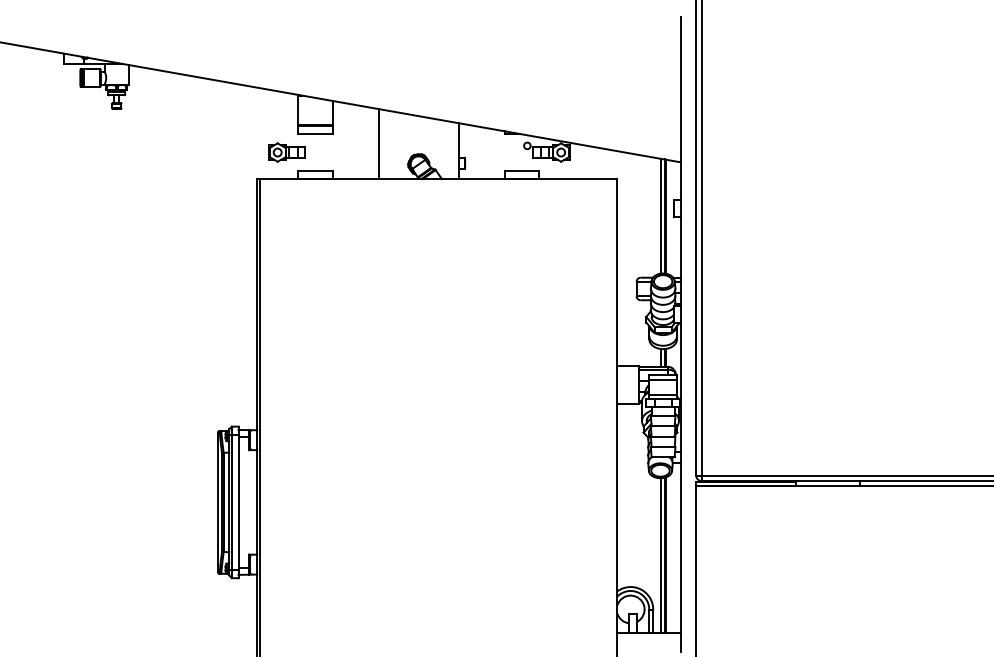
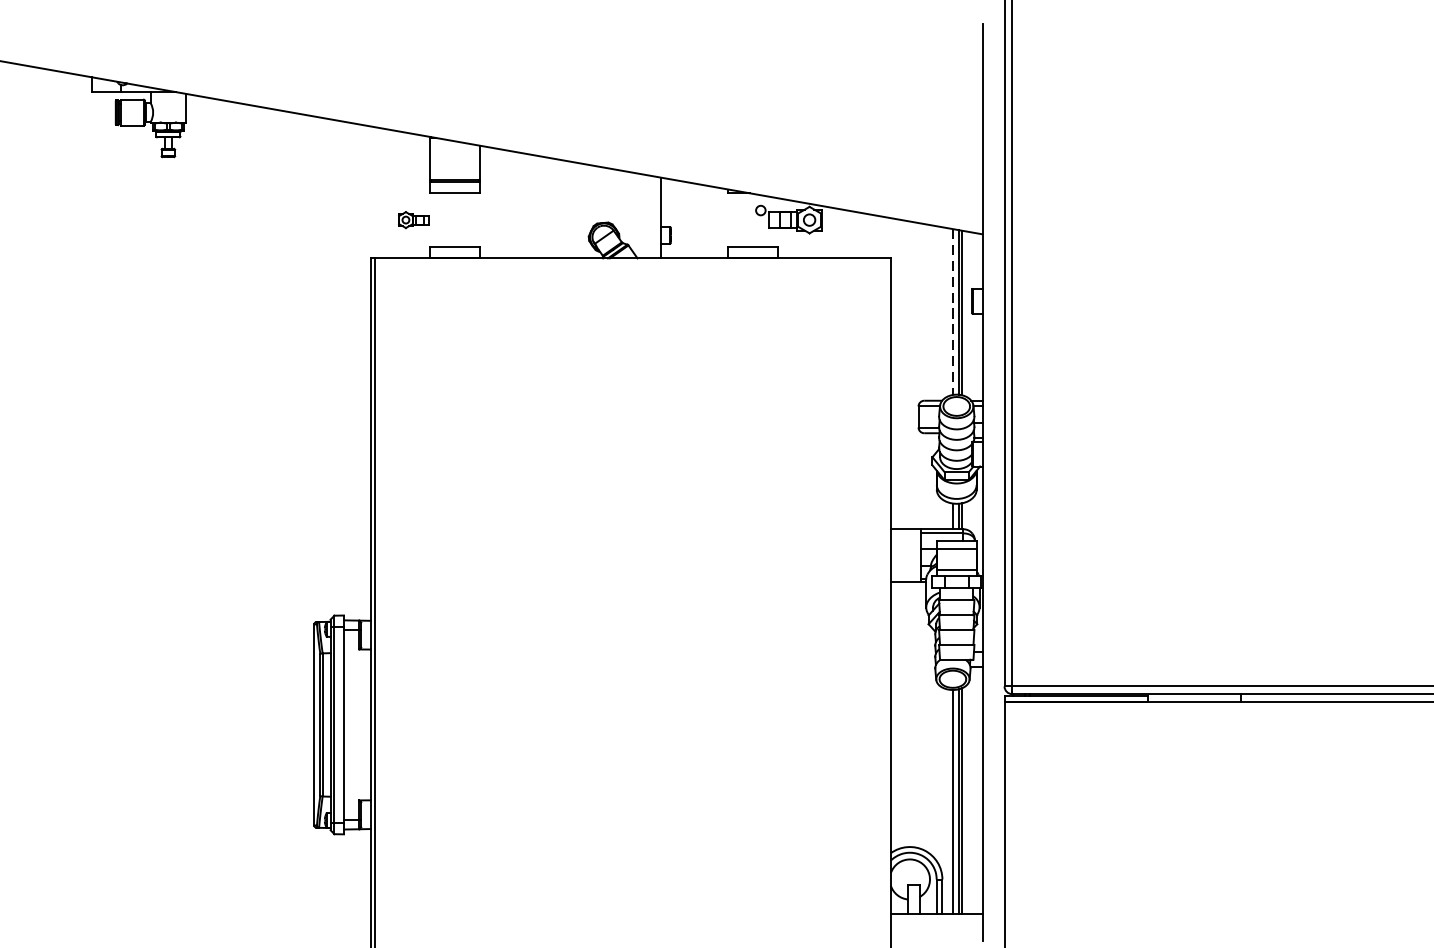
line: (379, 144) -> (547, 208), removed
part: (286, 152) -> (413, 220), size x0.6
line: (660, 216) -> (952, 312), solid -> dashed

